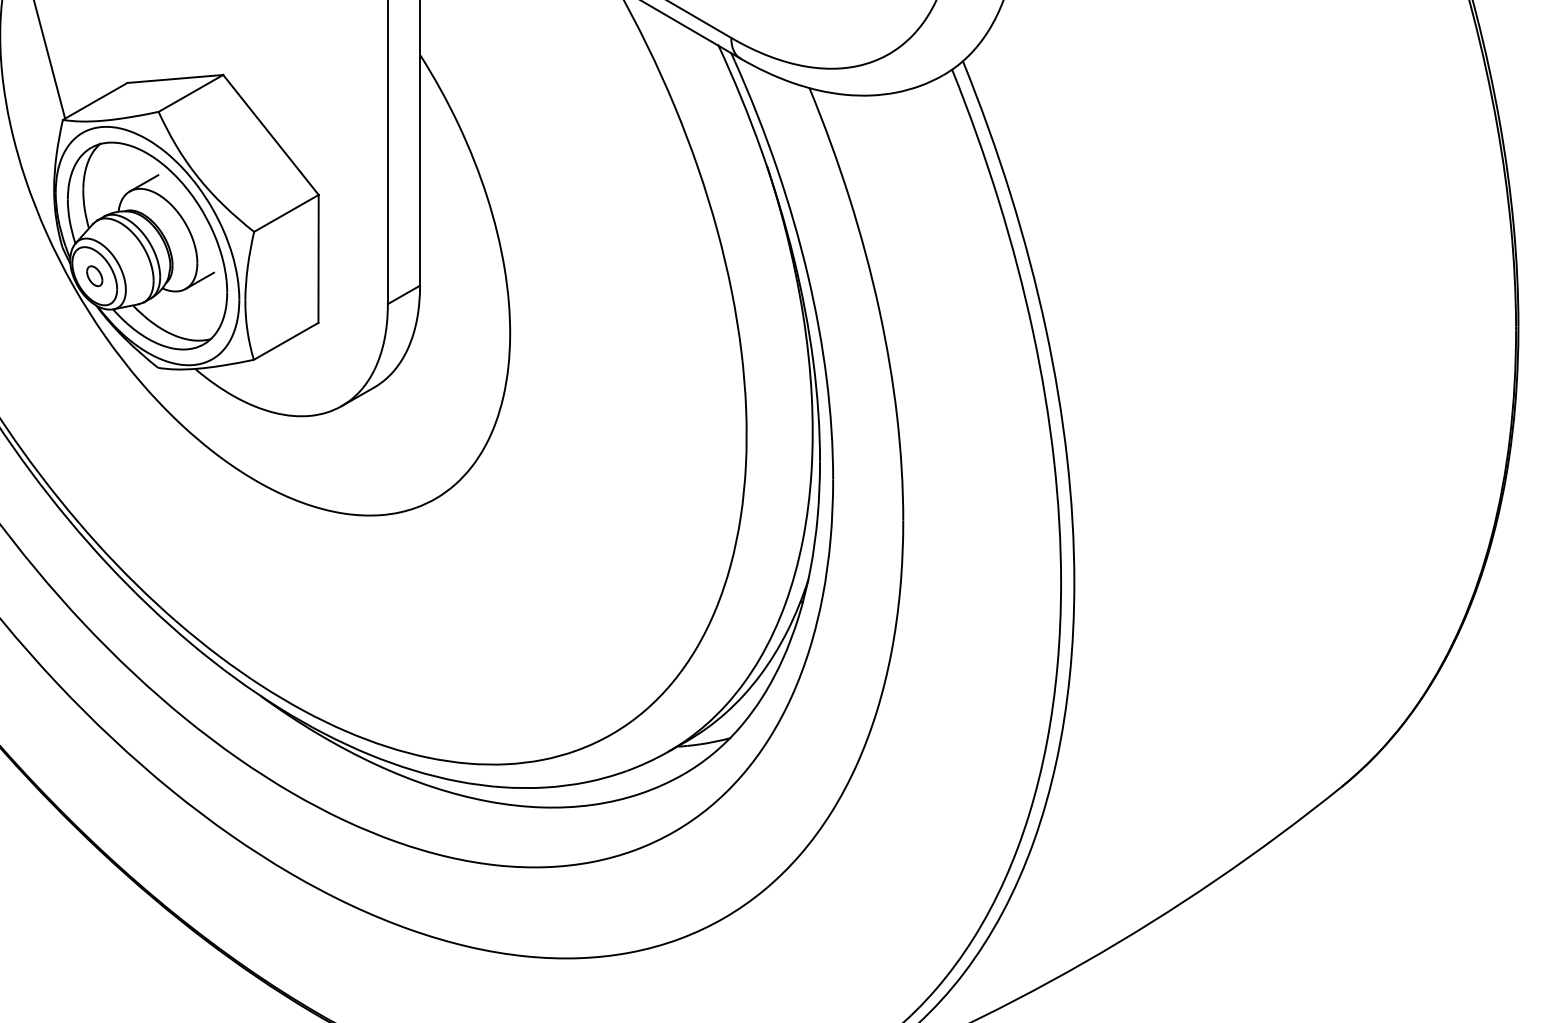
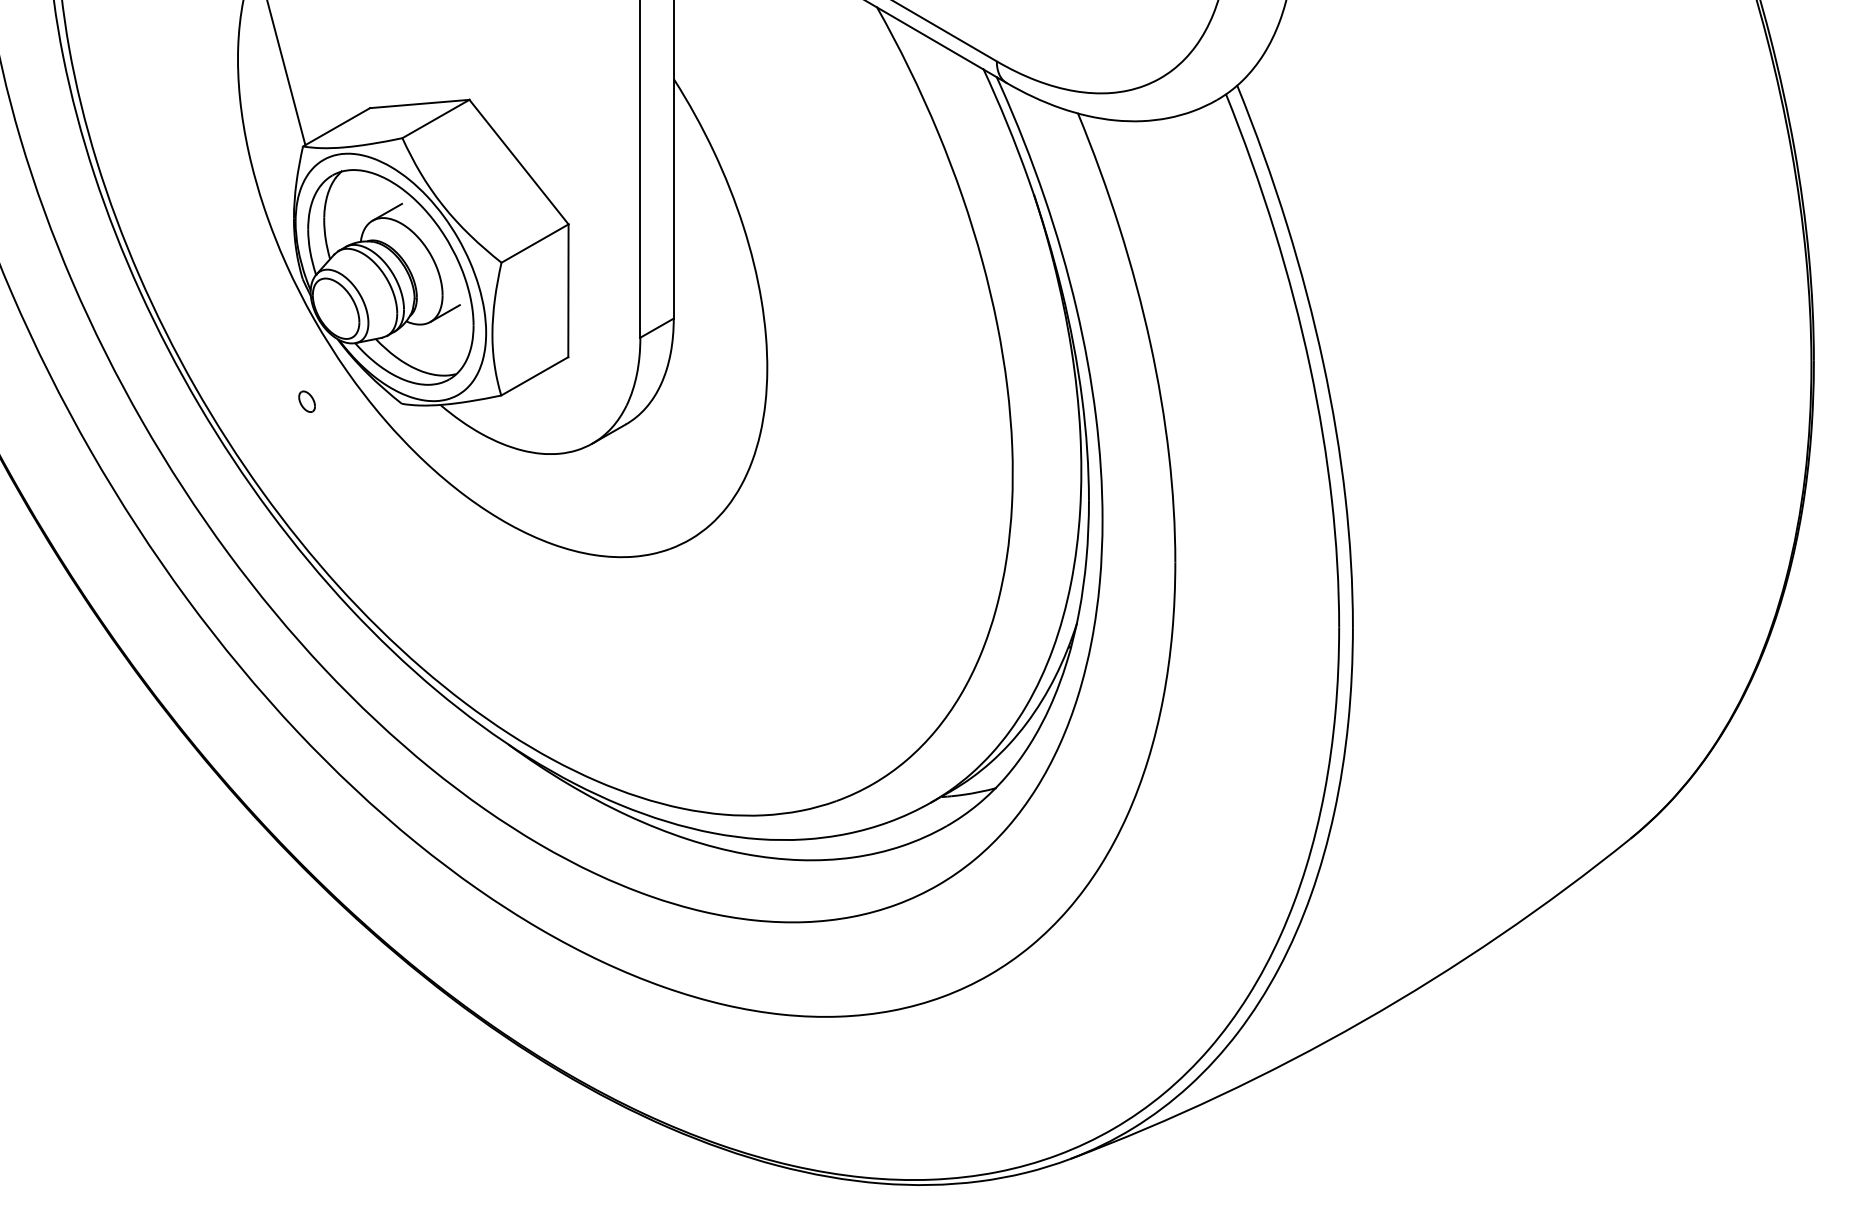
part: (94, 275) -> (306, 401), moved

